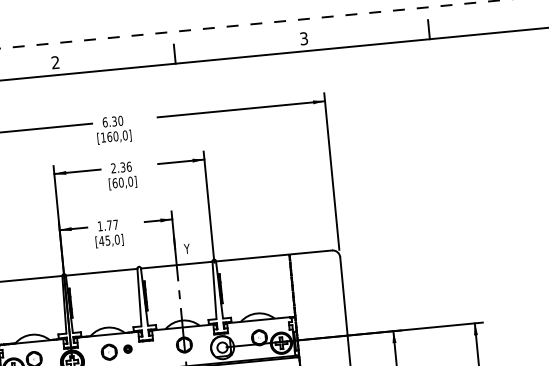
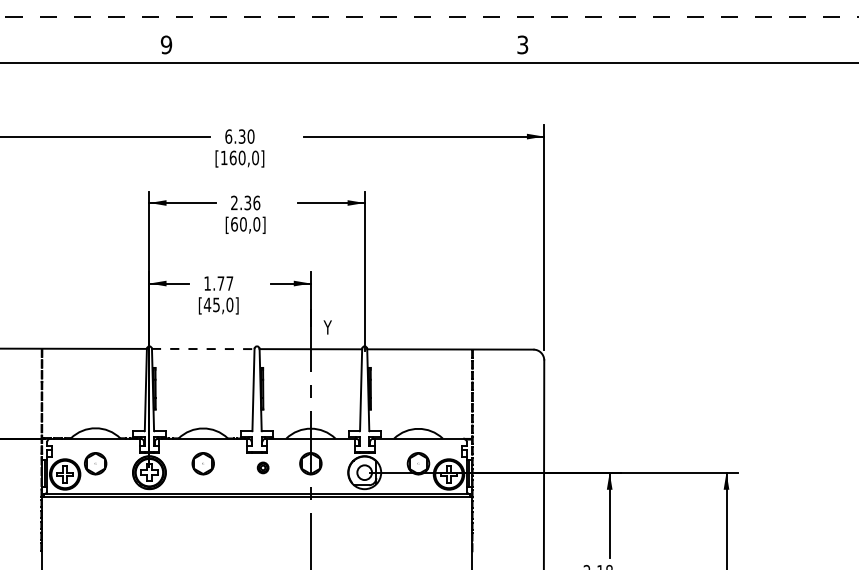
line: (428, 29) -> (701, 48), removed
line: (174, 53) -> (336, 48), removed
text: (55, 62) -> (166, 44), 2 -> 9
line: (101, 272) -> (203, 349), solid -> dashed
part: (127, 348) -> (262, 467), moved

